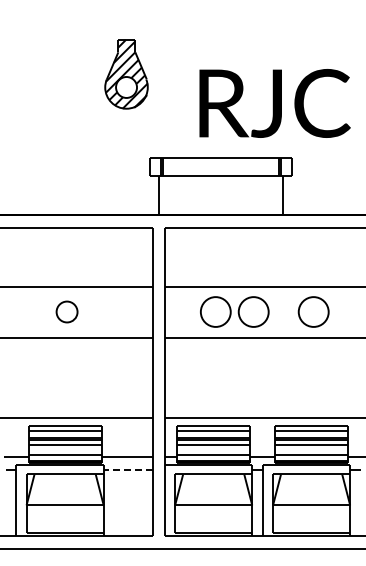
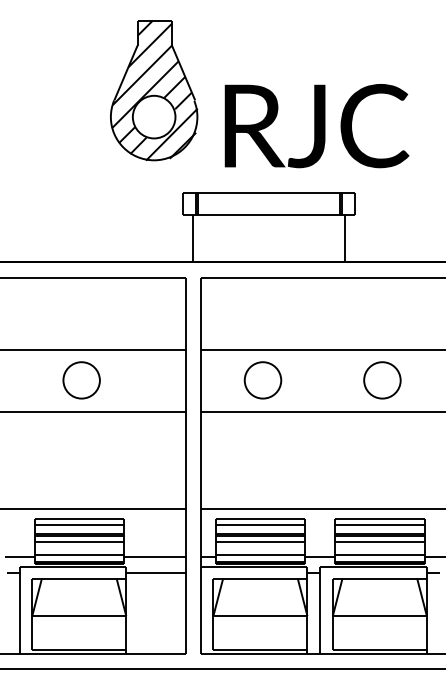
part: (126, 74) -> (154, 90), size x1.67
text: (274, 103) -> (316, 126), moved
part: (66, 311) -> (80, 379), size x1.43
part: (253, 311) -> (308, 379), removed
line: (127, 469) -> (155, 572), dashed -> solid

